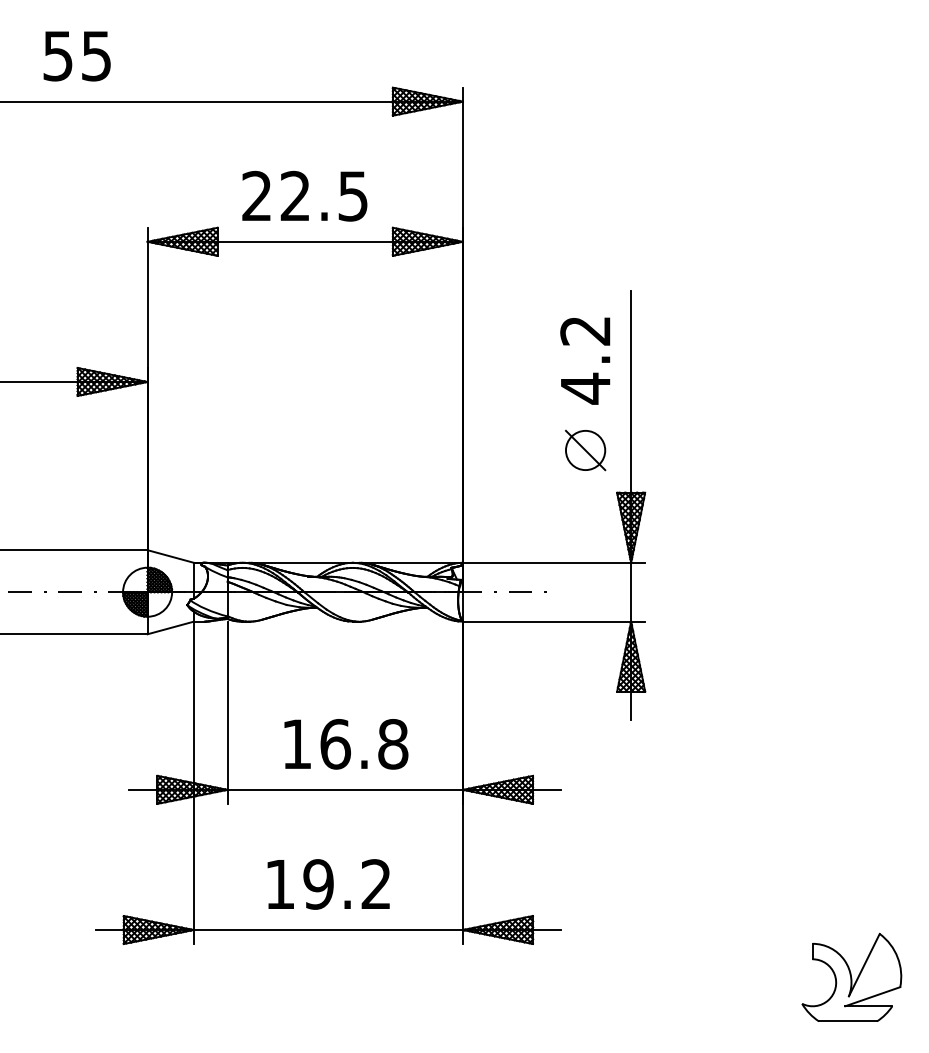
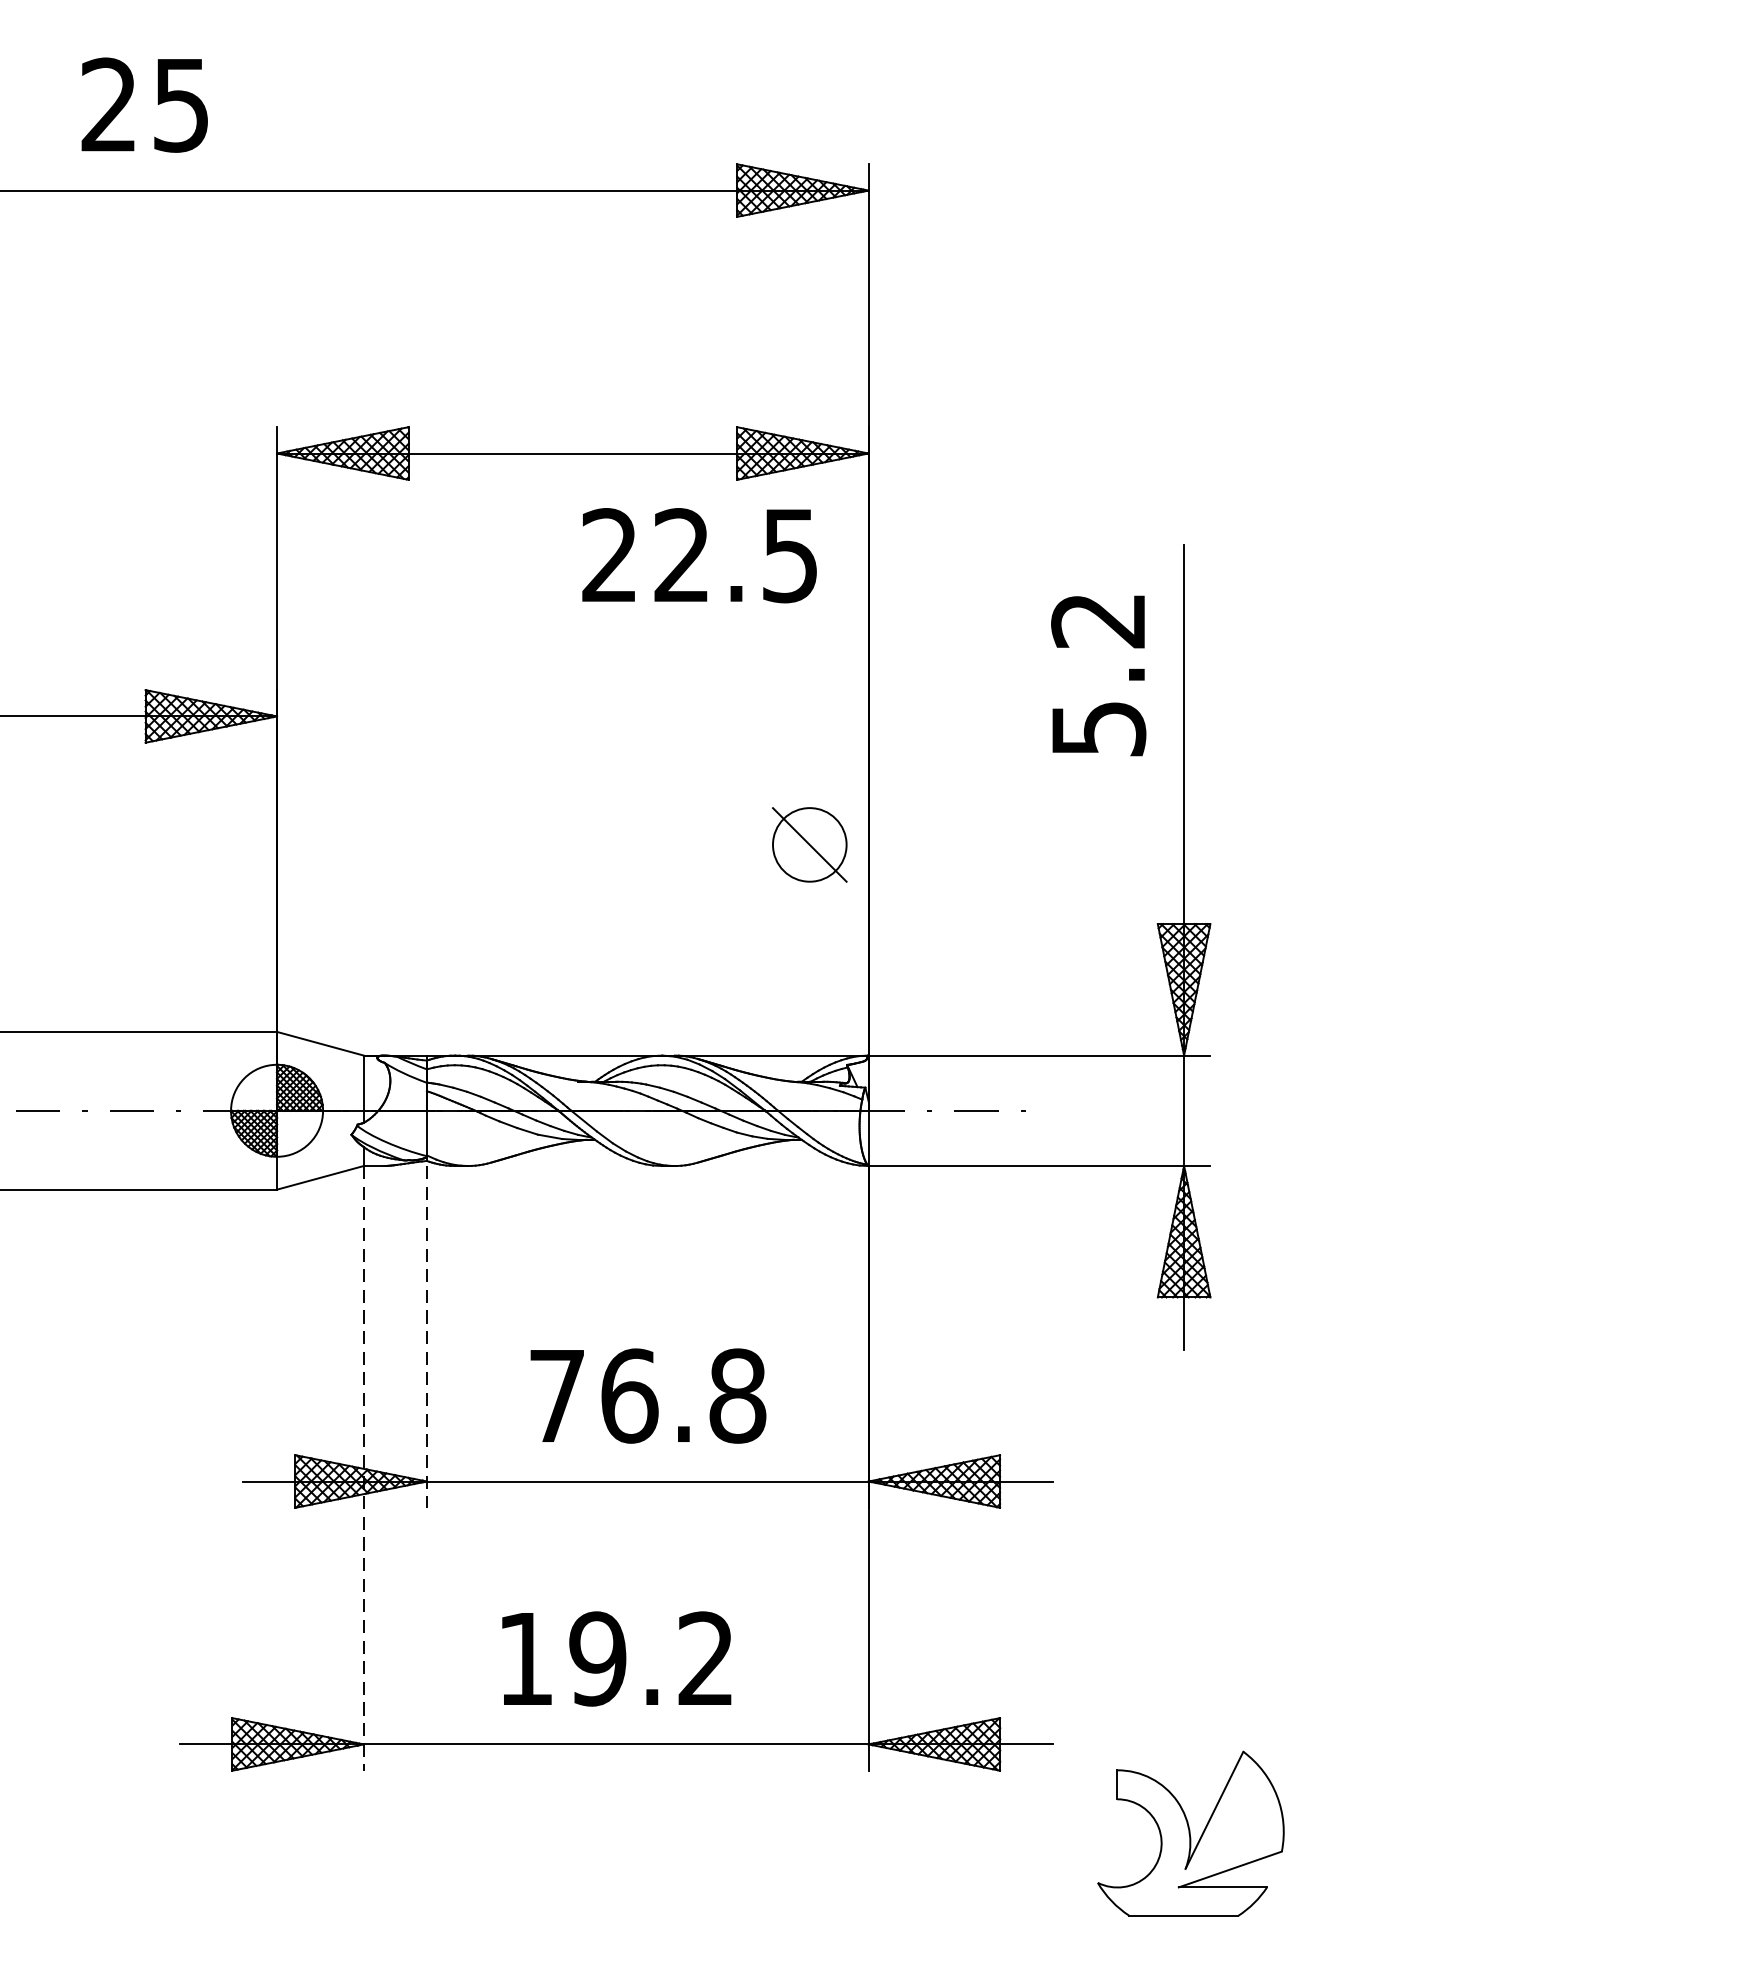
text: (57, 55) -> (108, 103), 55 -> 25
text: (304, 195) -> (698, 554), moved
text: (585, 388) -> (1098, 728), 4.2 -> 5.2
part: (585, 450) -> (809, 844), moved
line: (227, 713) -> (426, 1338), solid -> dashed
text: (296, 743) -> (556, 1394), 16.8 -> 76.8
line: (193, 783) -> (363, 1469), solid -> dashed
part: (851, 976) -> (1190, 1831), moved

